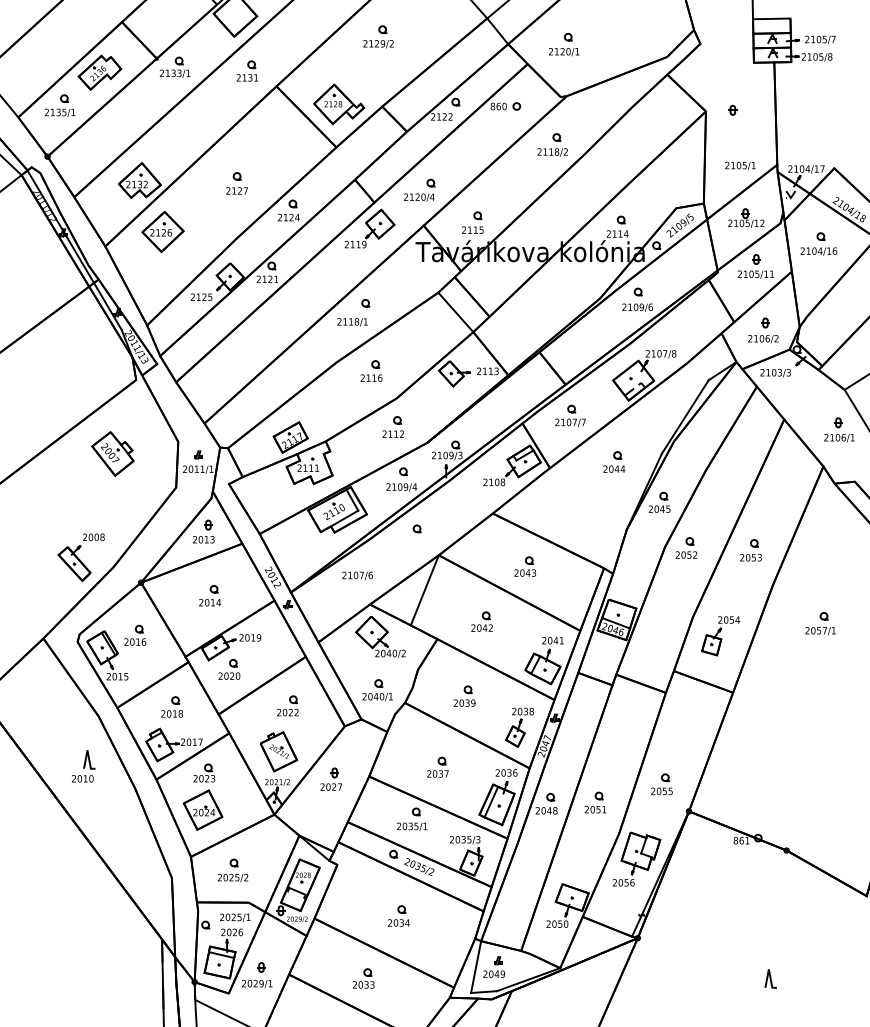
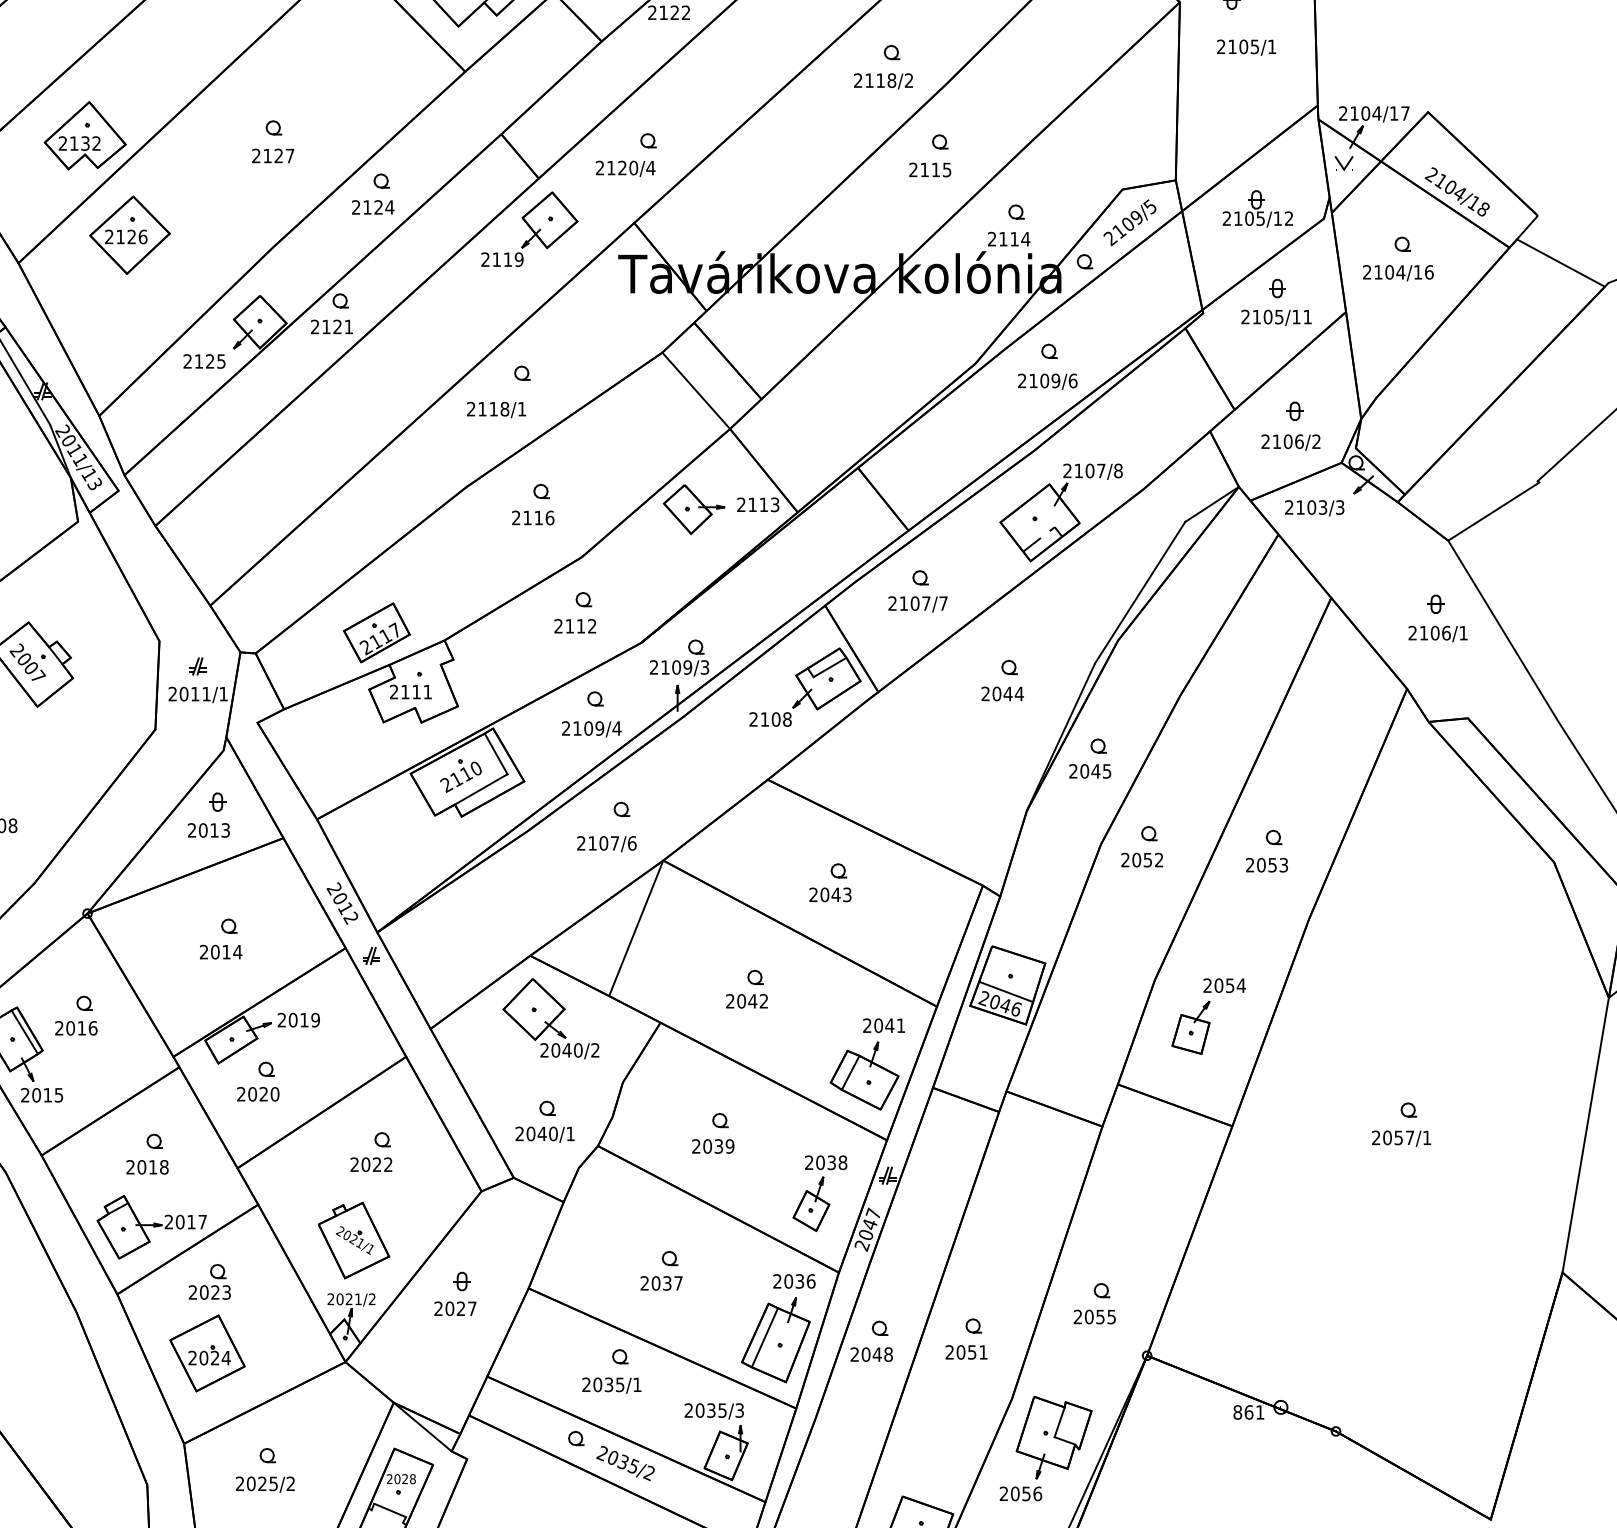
text: (740, 165) -> (1246, 46), moved
part: (472, 222) -> (929, 155), moved
text: (357, 575) -> (606, 843), moved
part: (820, 623) -> (1401, 1123), moved

